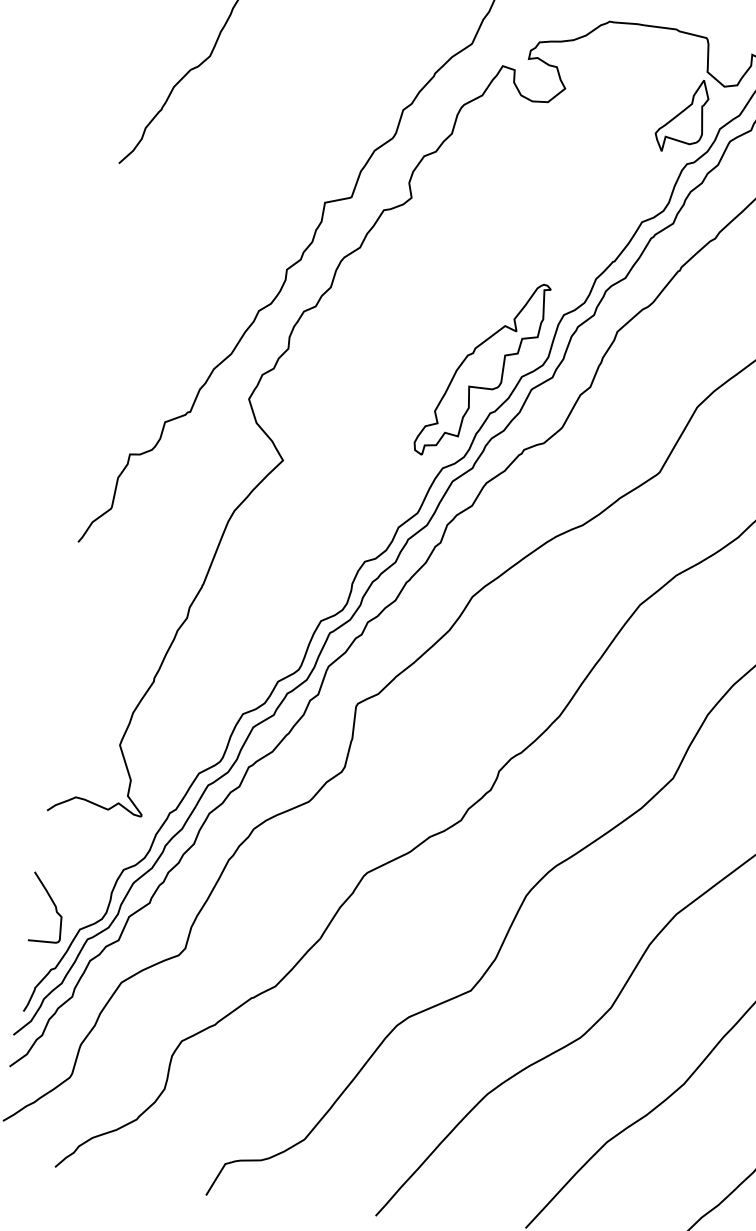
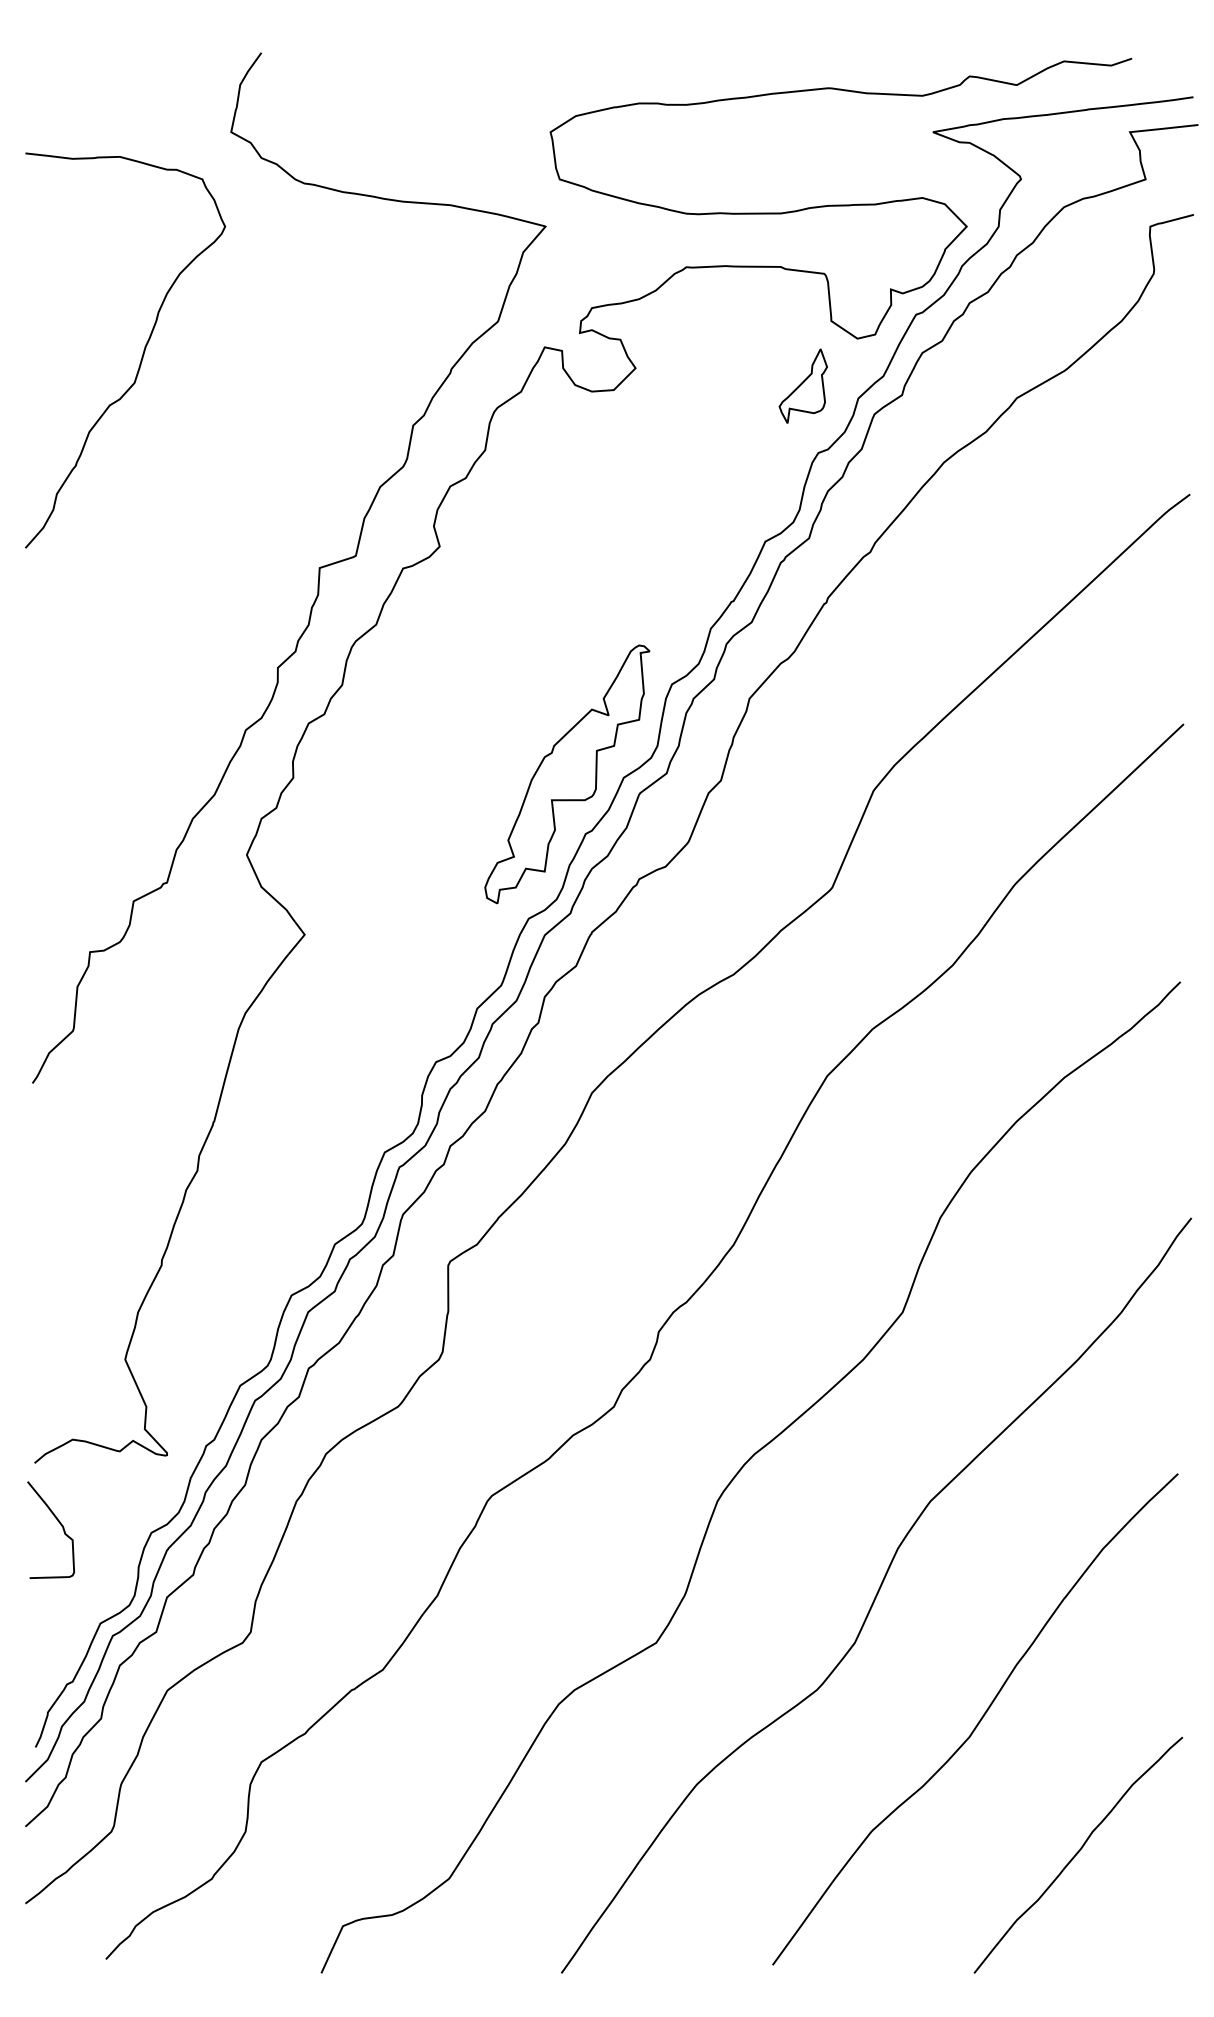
part: (682, 115) -> (803, 385), size x0.7
curve: (52, 902) -> (57, 1521), moved

